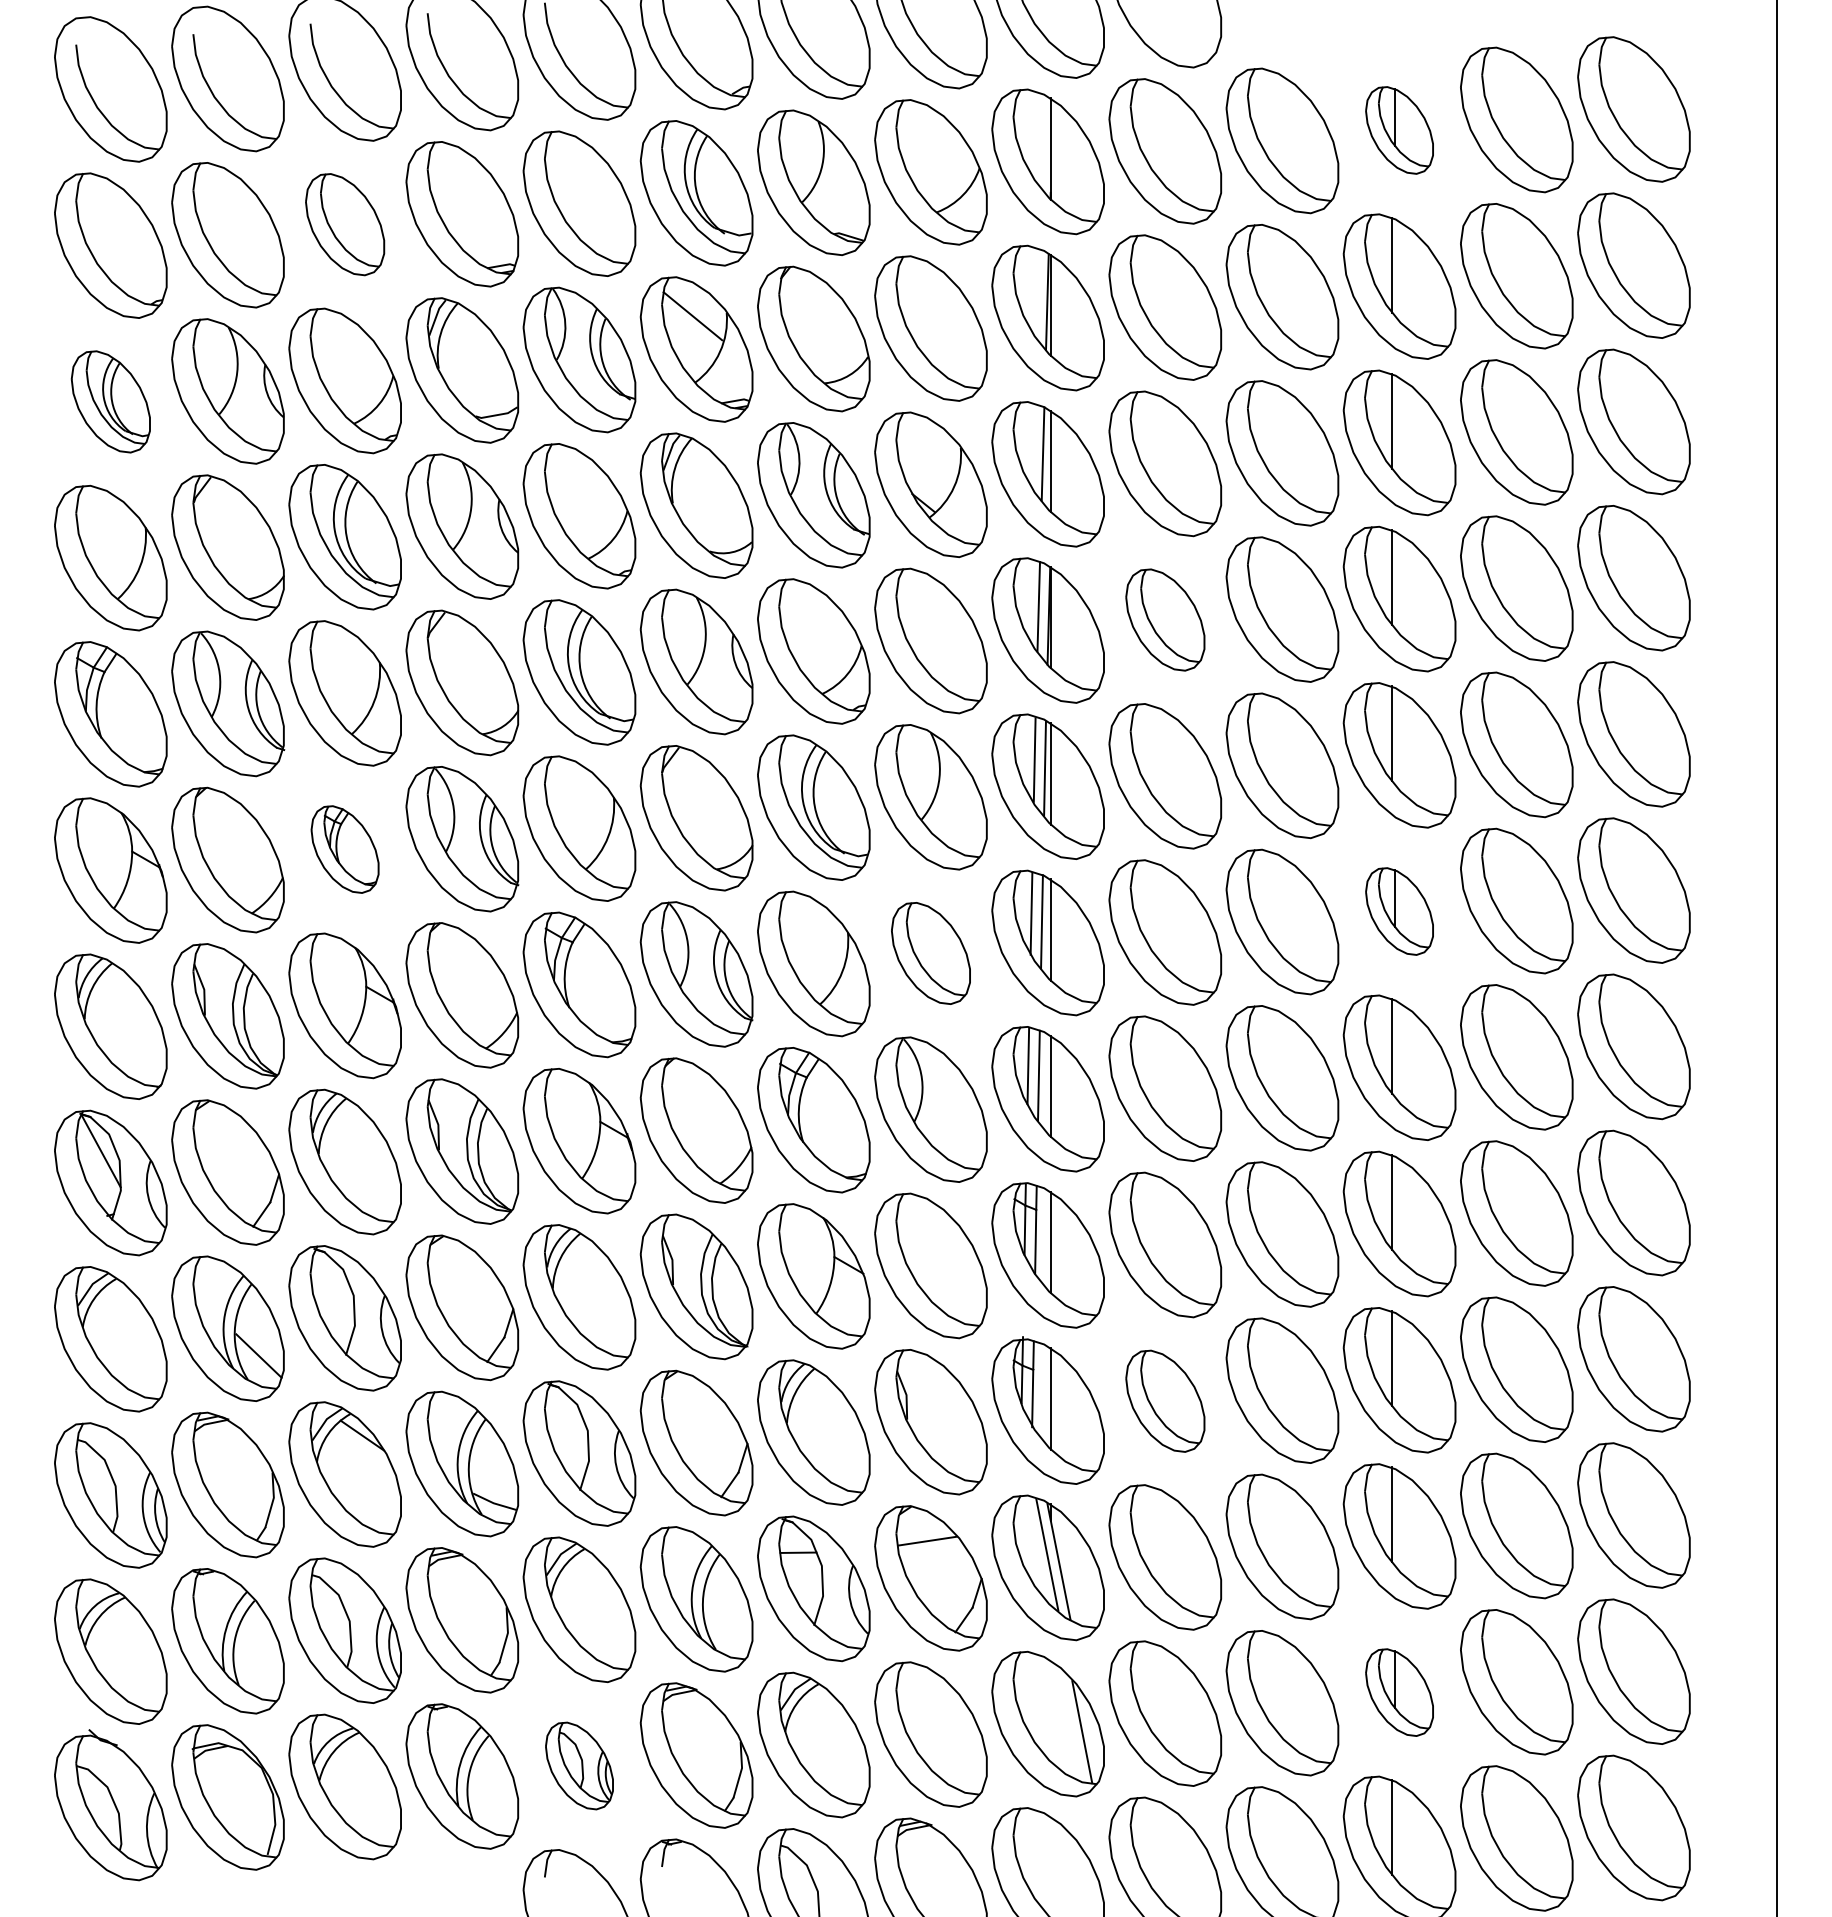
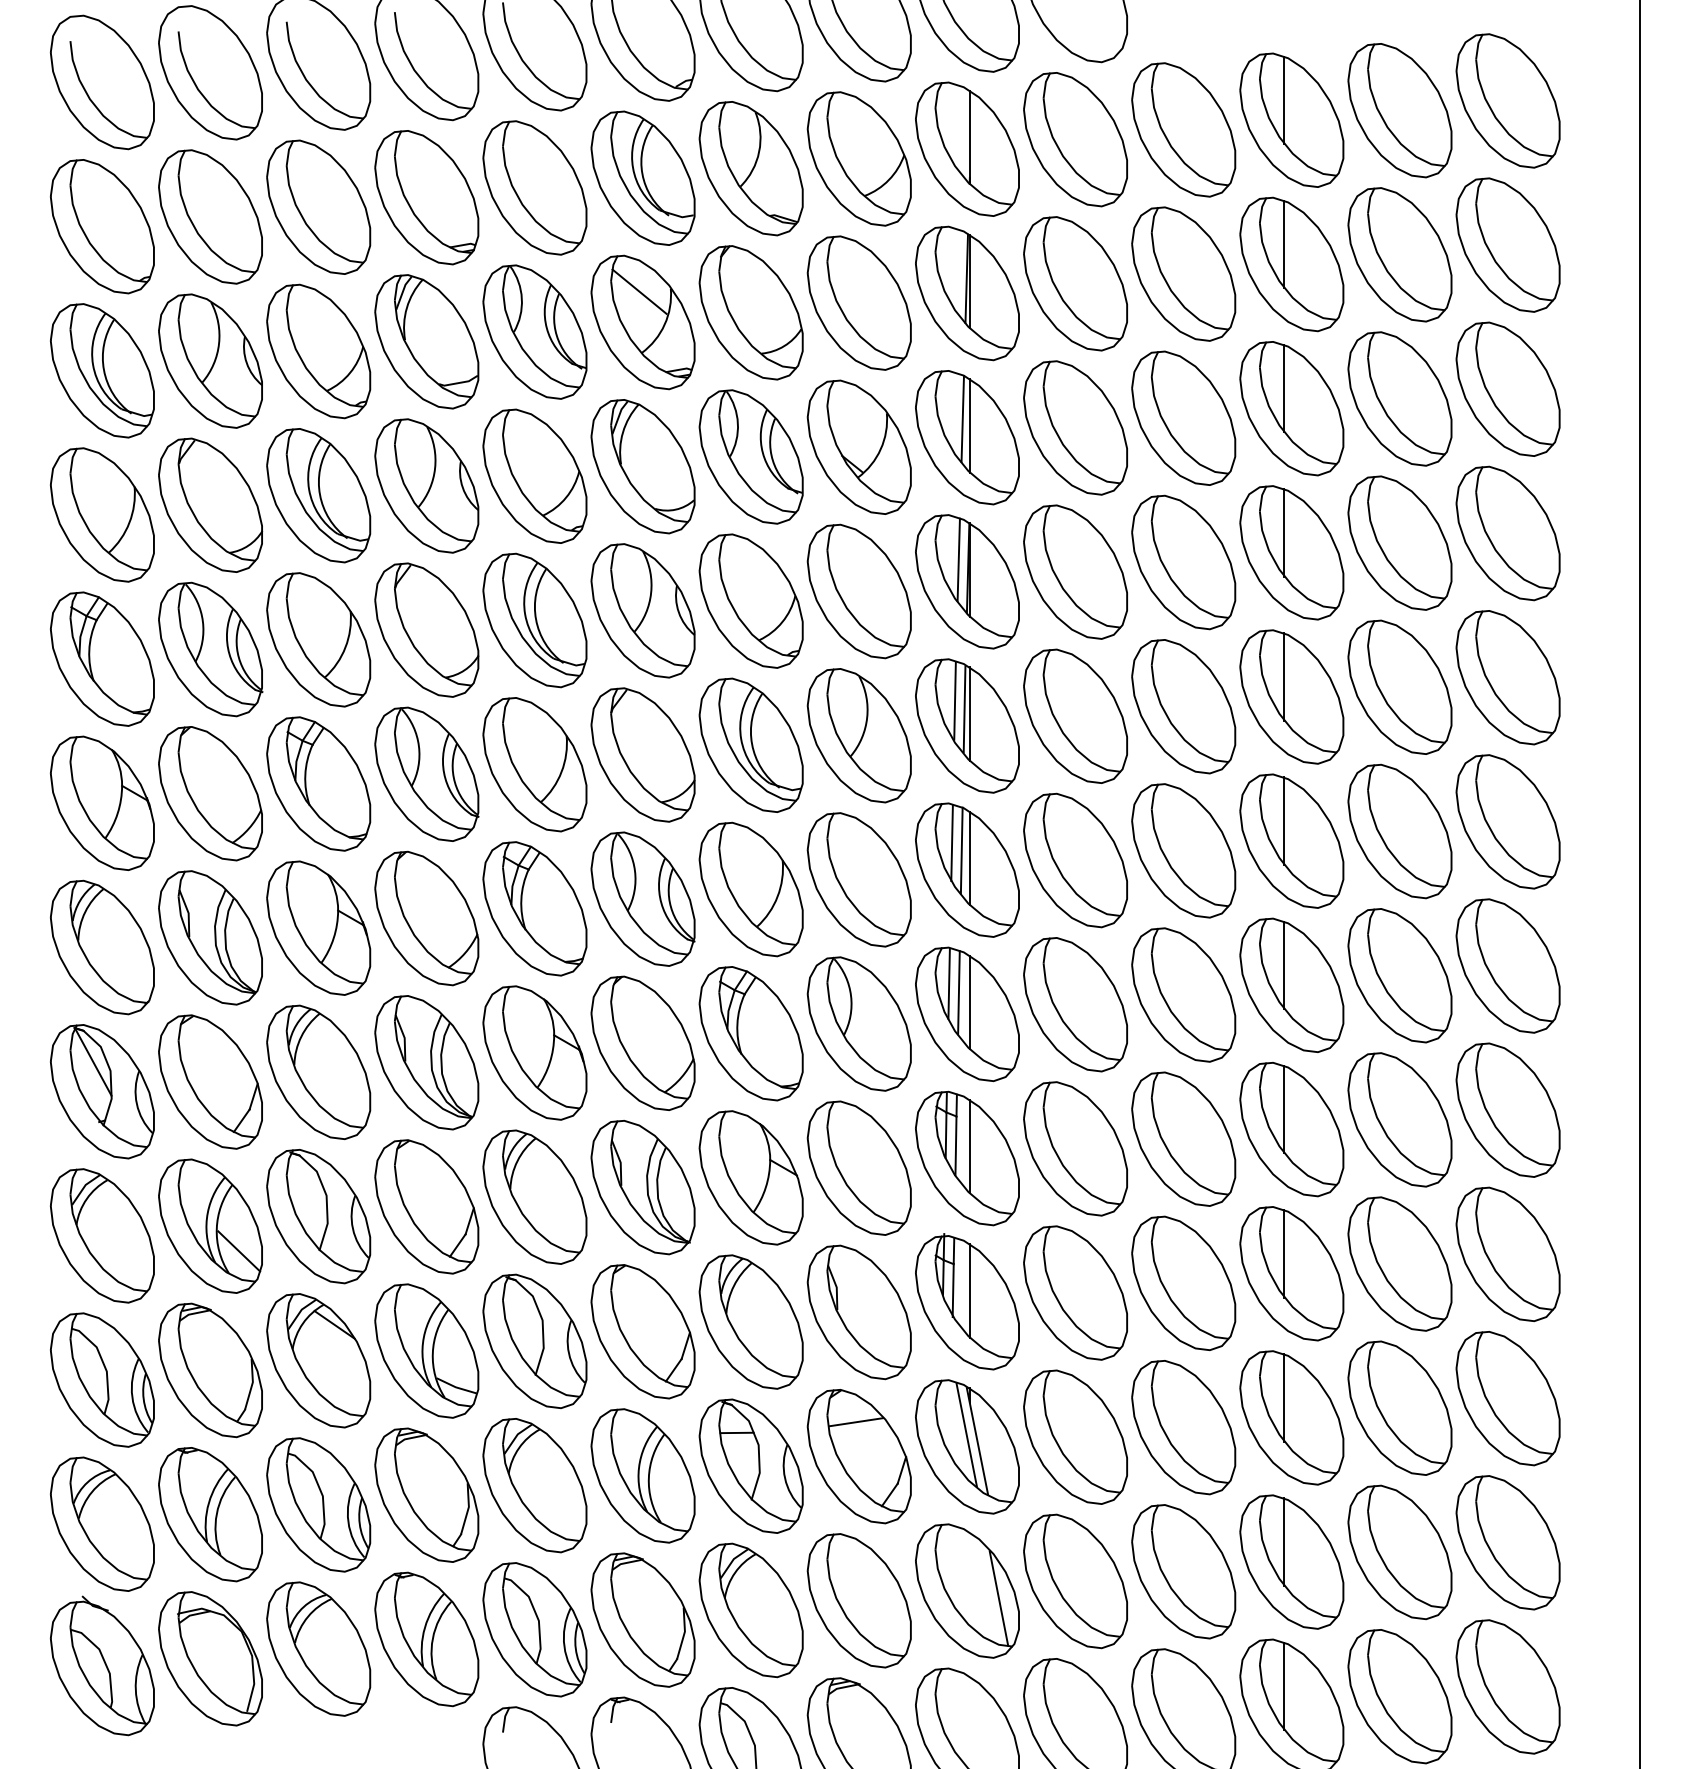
part: (1399, 130) -> (1291, 120), size x1.67
part: (344, 224) -> (318, 207), size x1.43
part: (110, 401) -> (102, 370), size x1.43
part: (1165, 619) -> (1075, 571), size x1.43
part: (344, 849) -> (318, 783), size x1.67
part: (1399, 911) -> (1291, 841), size x1.67
part: (930, 953) -> (858, 879), size x1.43
part: (1165, 1401) -> (1075, 1293), size x1.43
part: (1399, 1692) -> (1291, 1561), size x1.67
part: (579, 1765) -> (534, 1629), size x1.67

